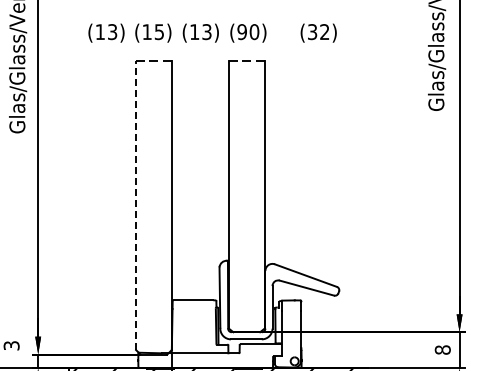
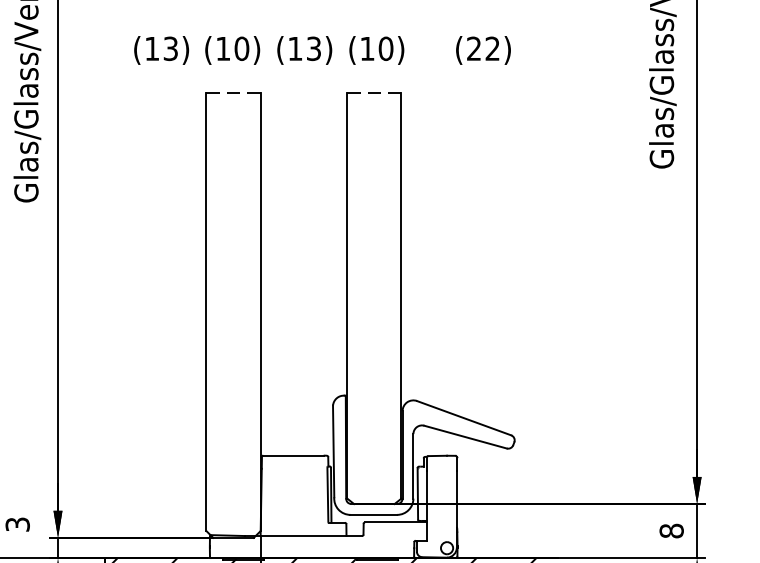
text: (159, 32) -> (241, 49), (15) -> (10)
text: (241, 32) -> (366, 49), (90) -> (10)
text: (312, 32) -> (474, 49), (32) -> (22)
line: (136, 205) -> (207, 311), dashed -> solid

